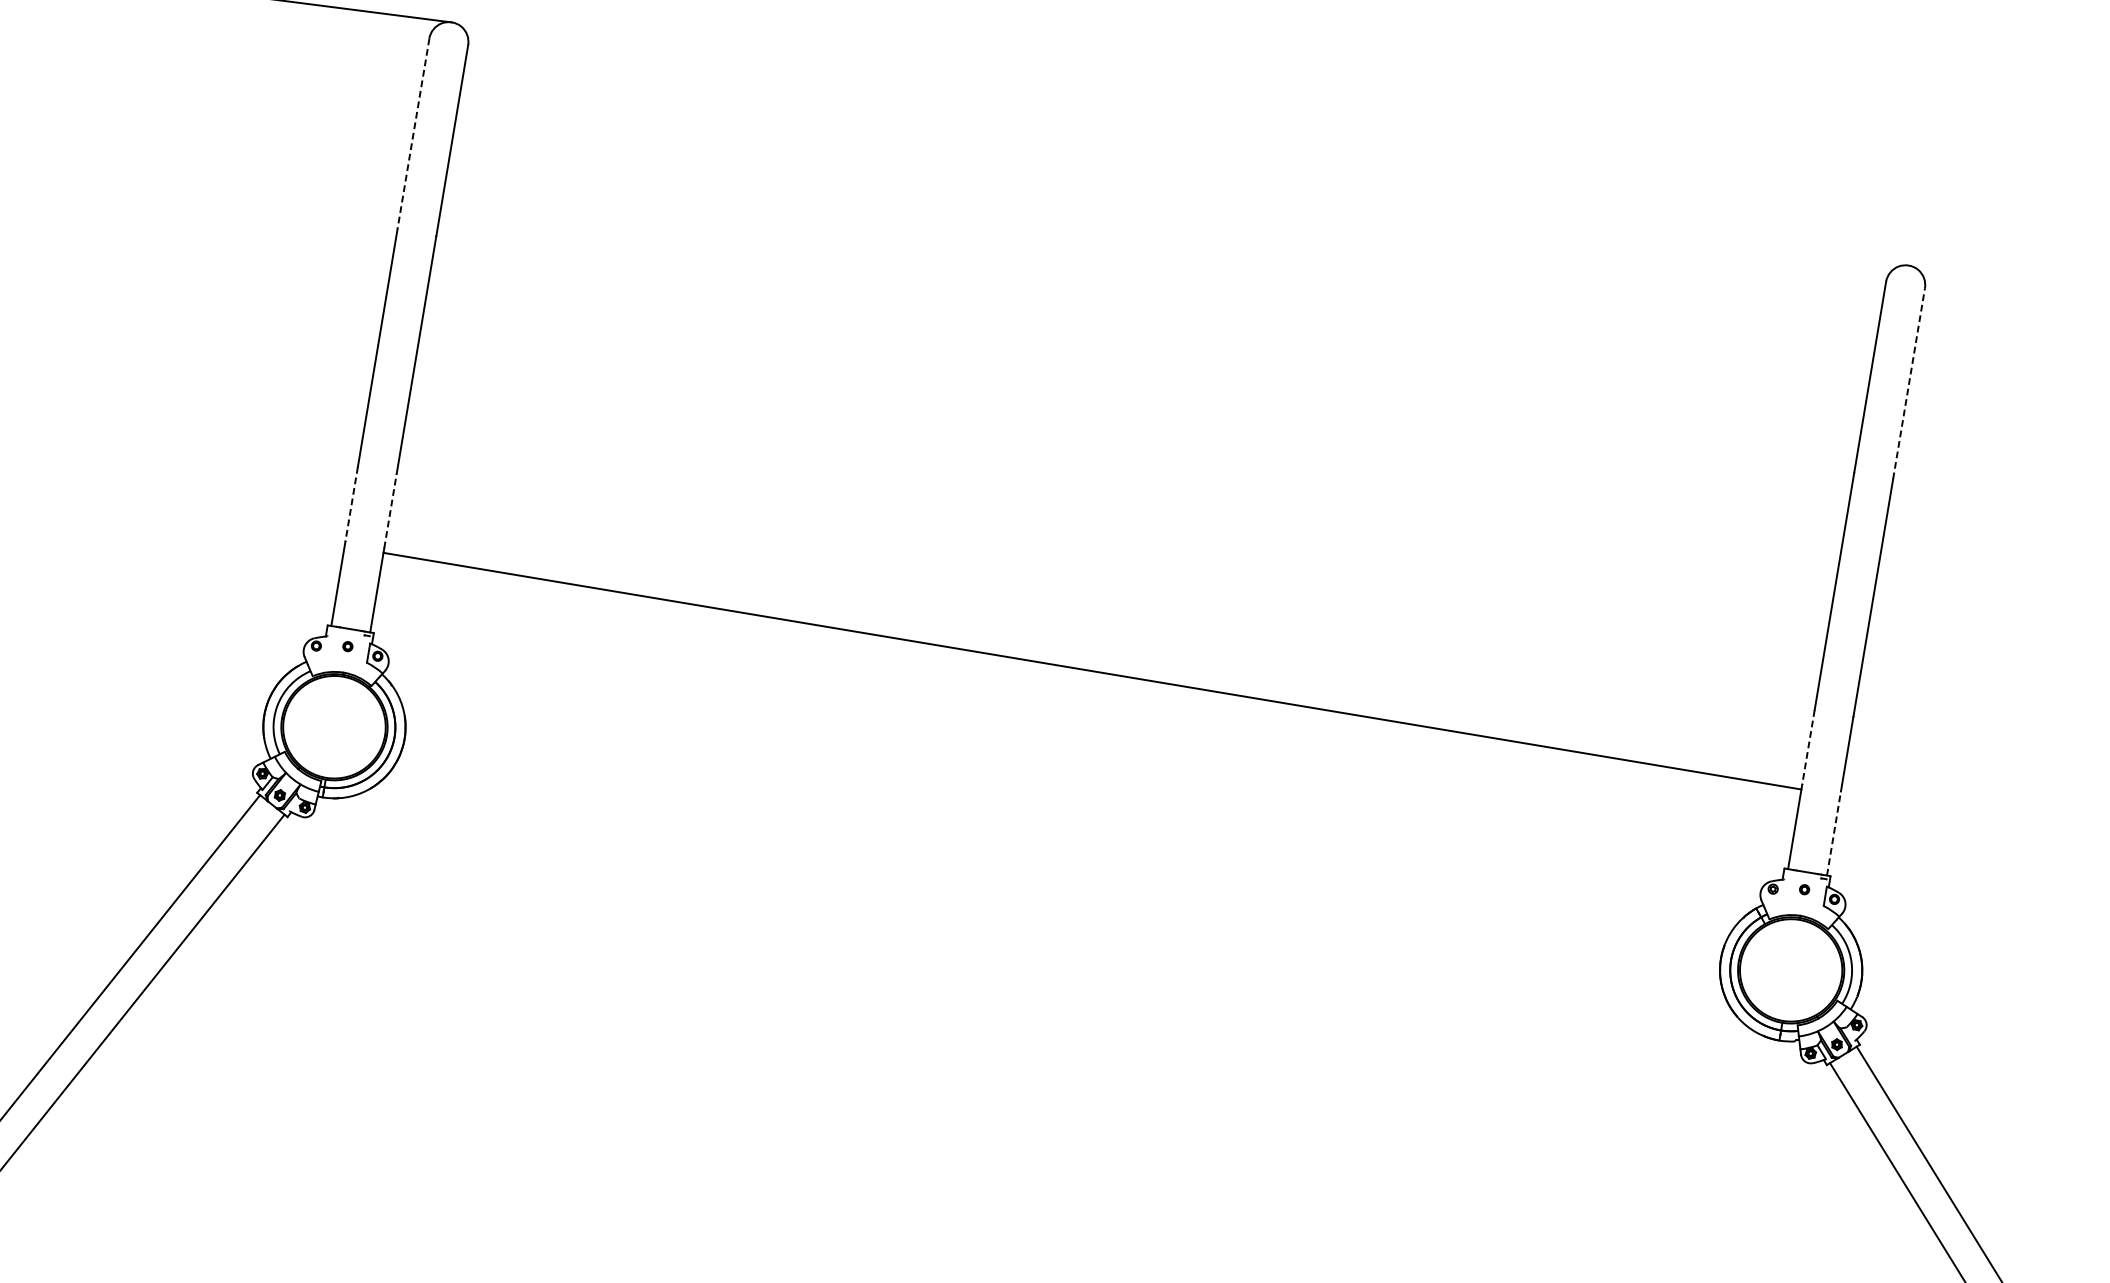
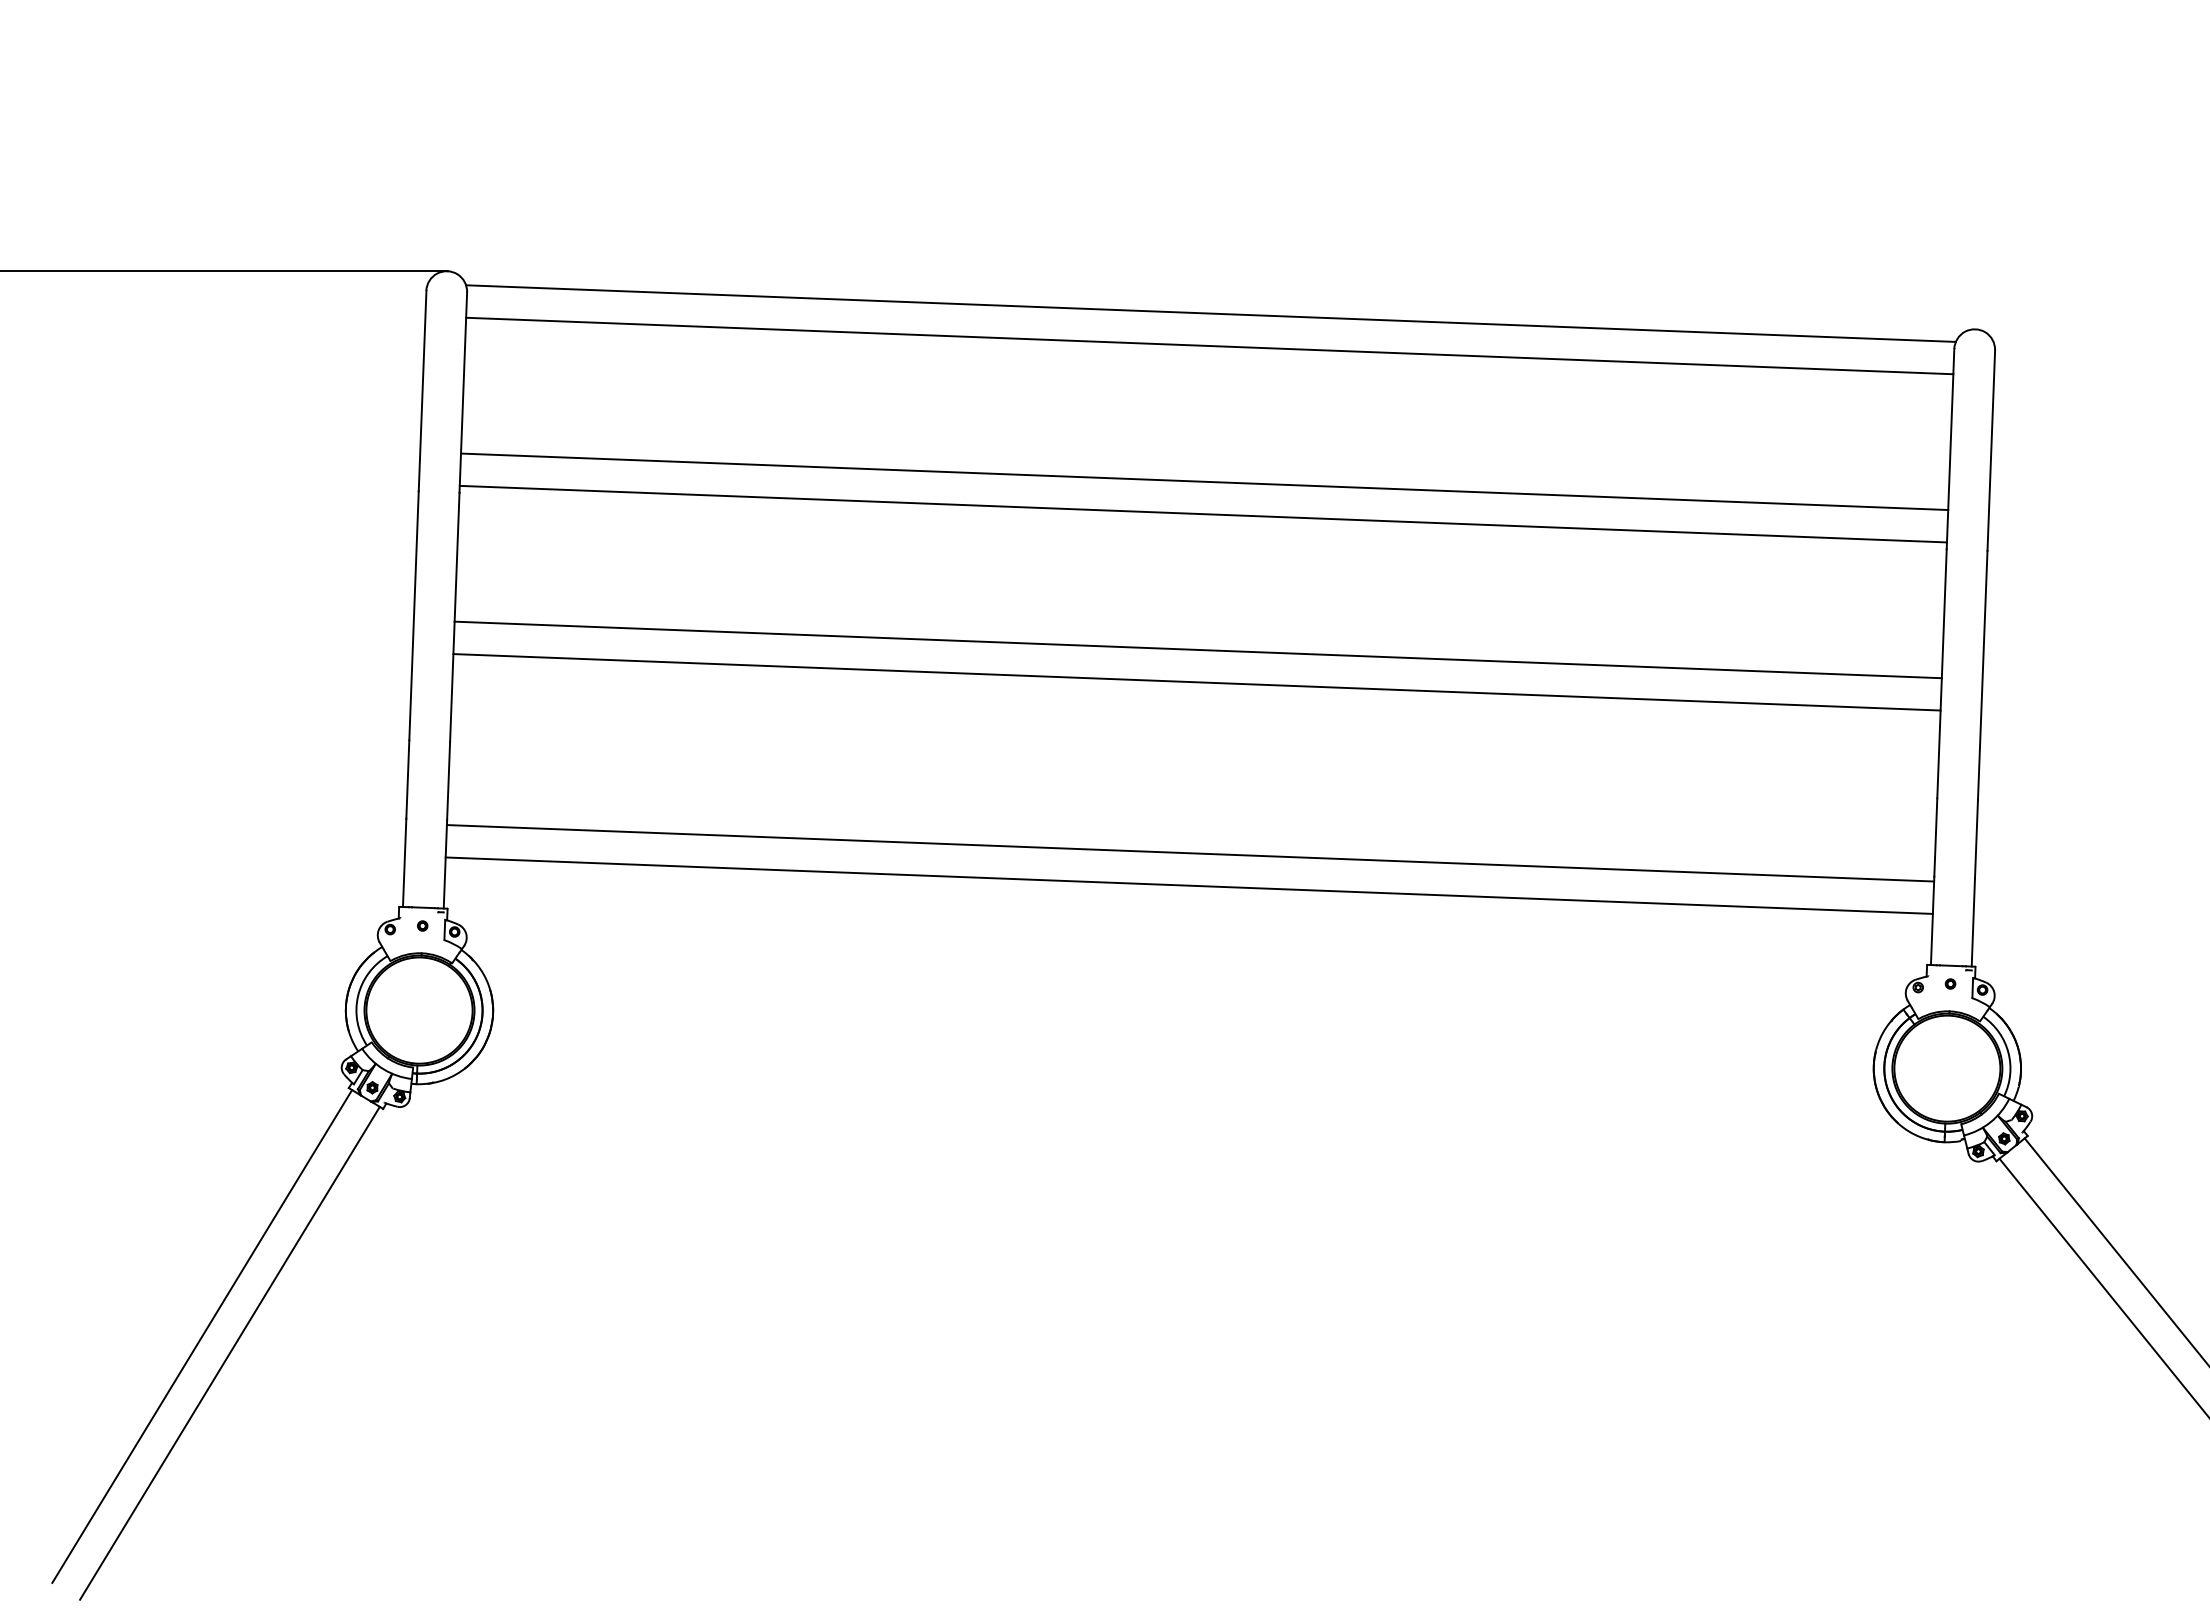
line: (413, 134) -> (422, 391), dashed -> solid
line: (1177, 156) -> (1210, 313), added
line: (1172, 187) -> (1209, 345), added
line: (1151, 316) -> (1204, 481), added
line: (1146, 347) -> (1203, 513), added
line: (1909, 383) -> (1991, 450), dashed -> solid
line: (1124, 476) -> (1197, 649), added
line: (351, 505) -> (407, 780), dashed -> solid
line: (1119, 508) -> (1196, 682), added
line: (390, 510) -> (448, 780), dashed -> solid
line: (1086, 701) -> (1188, 885), added
line: (1808, 748) -> (1935, 838), dashed -> solid
line: (1834, 832) -> (1973, 921), dashed -> solid

